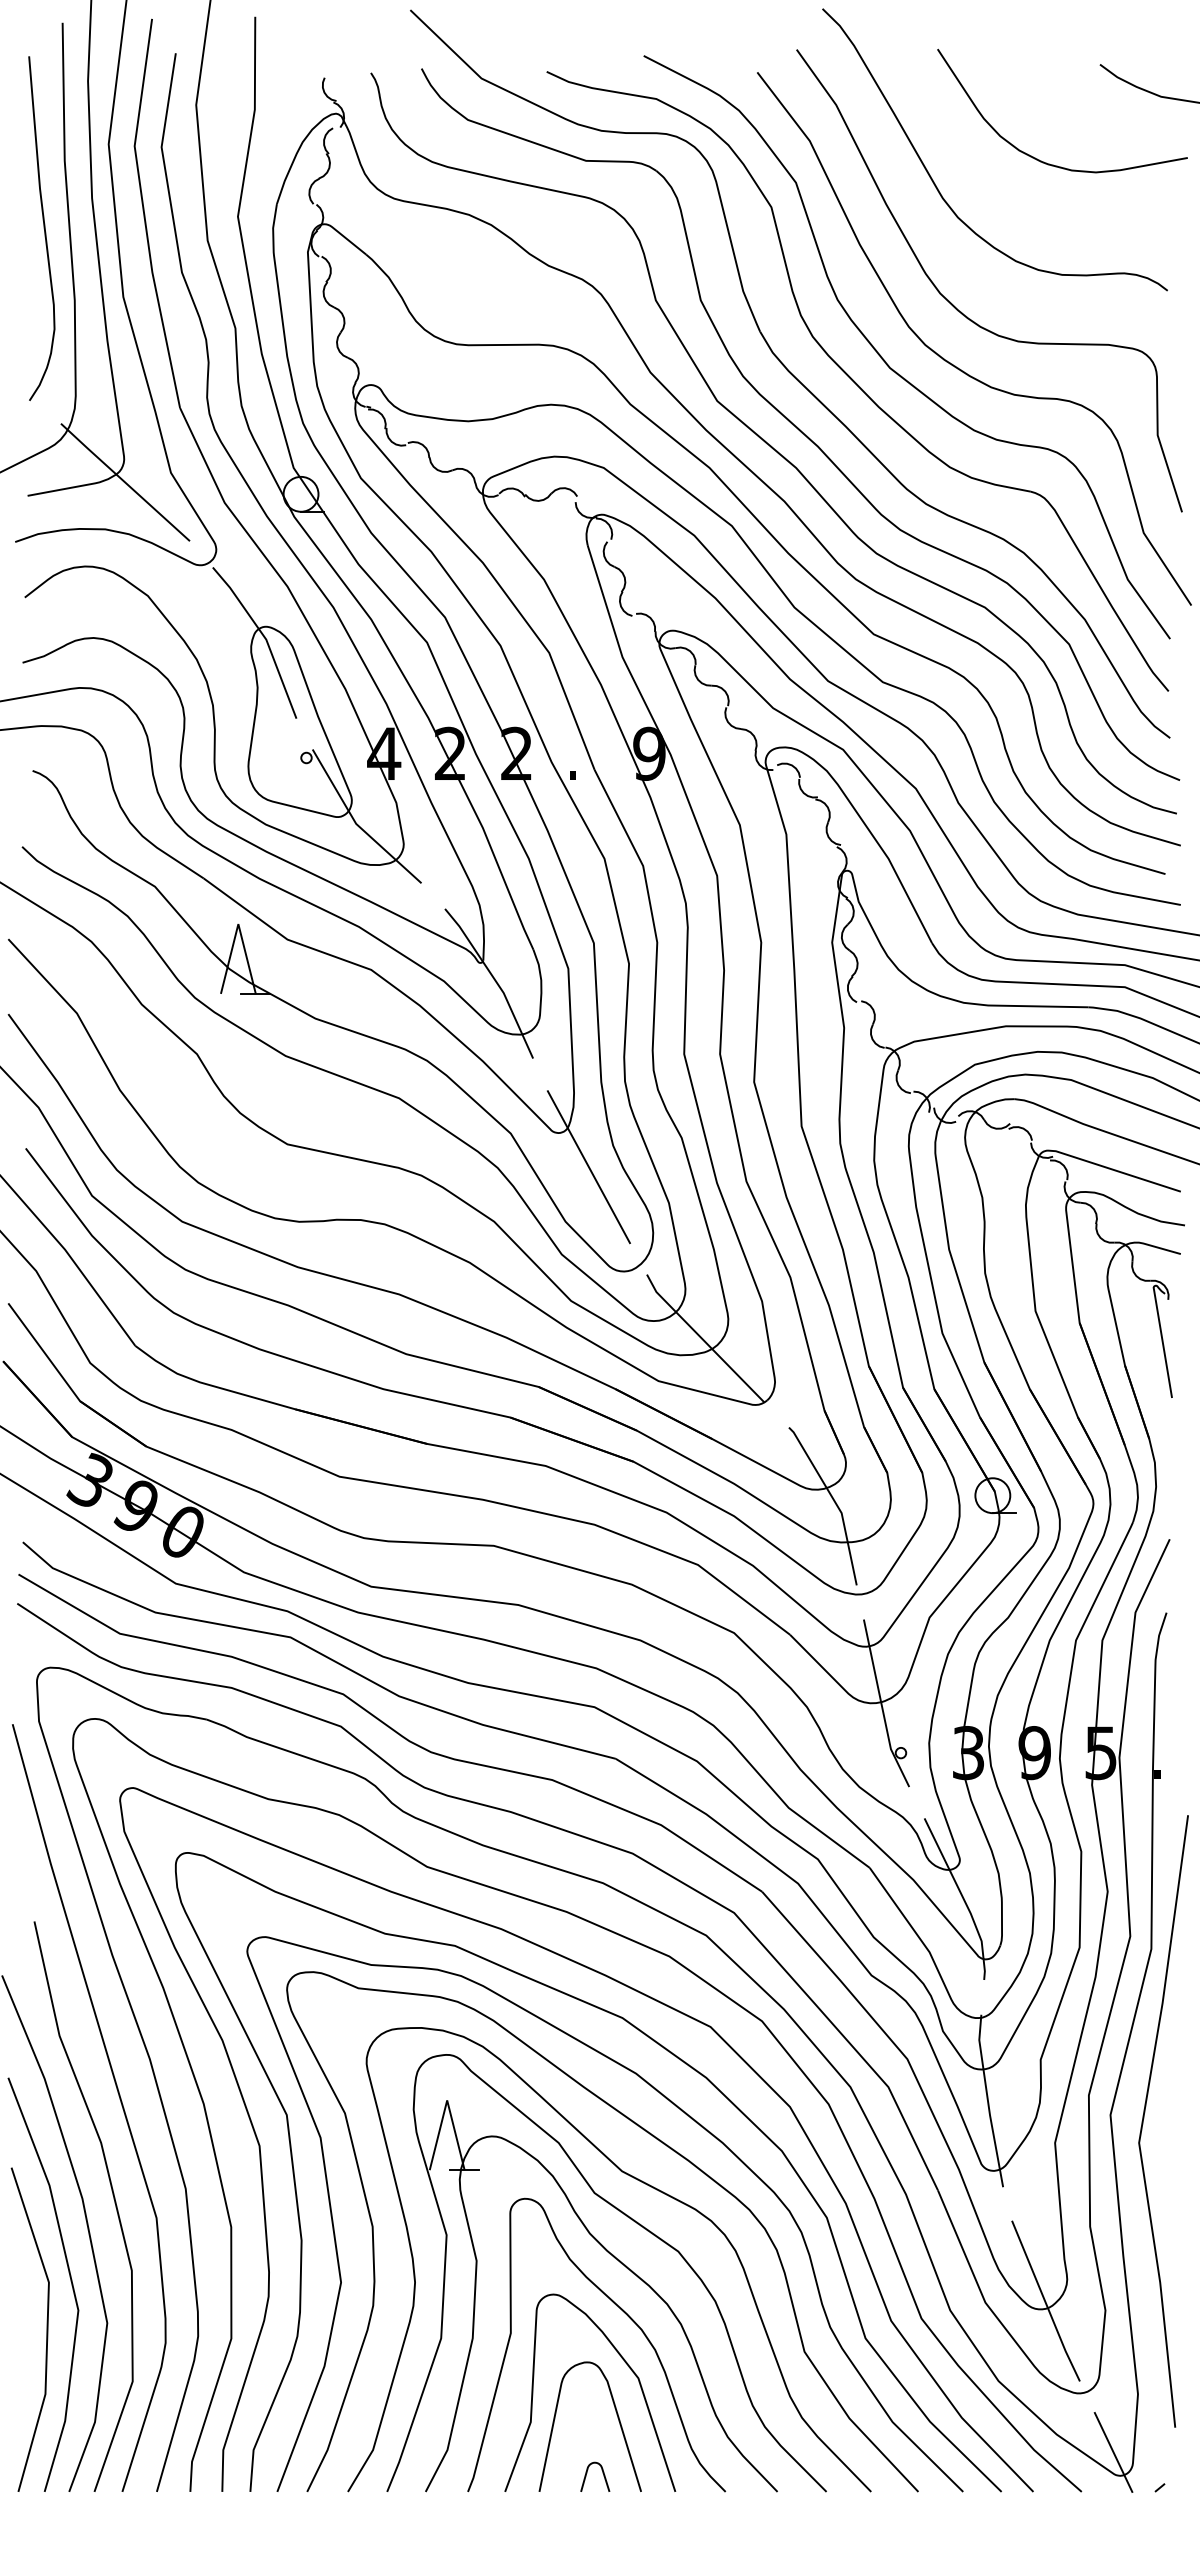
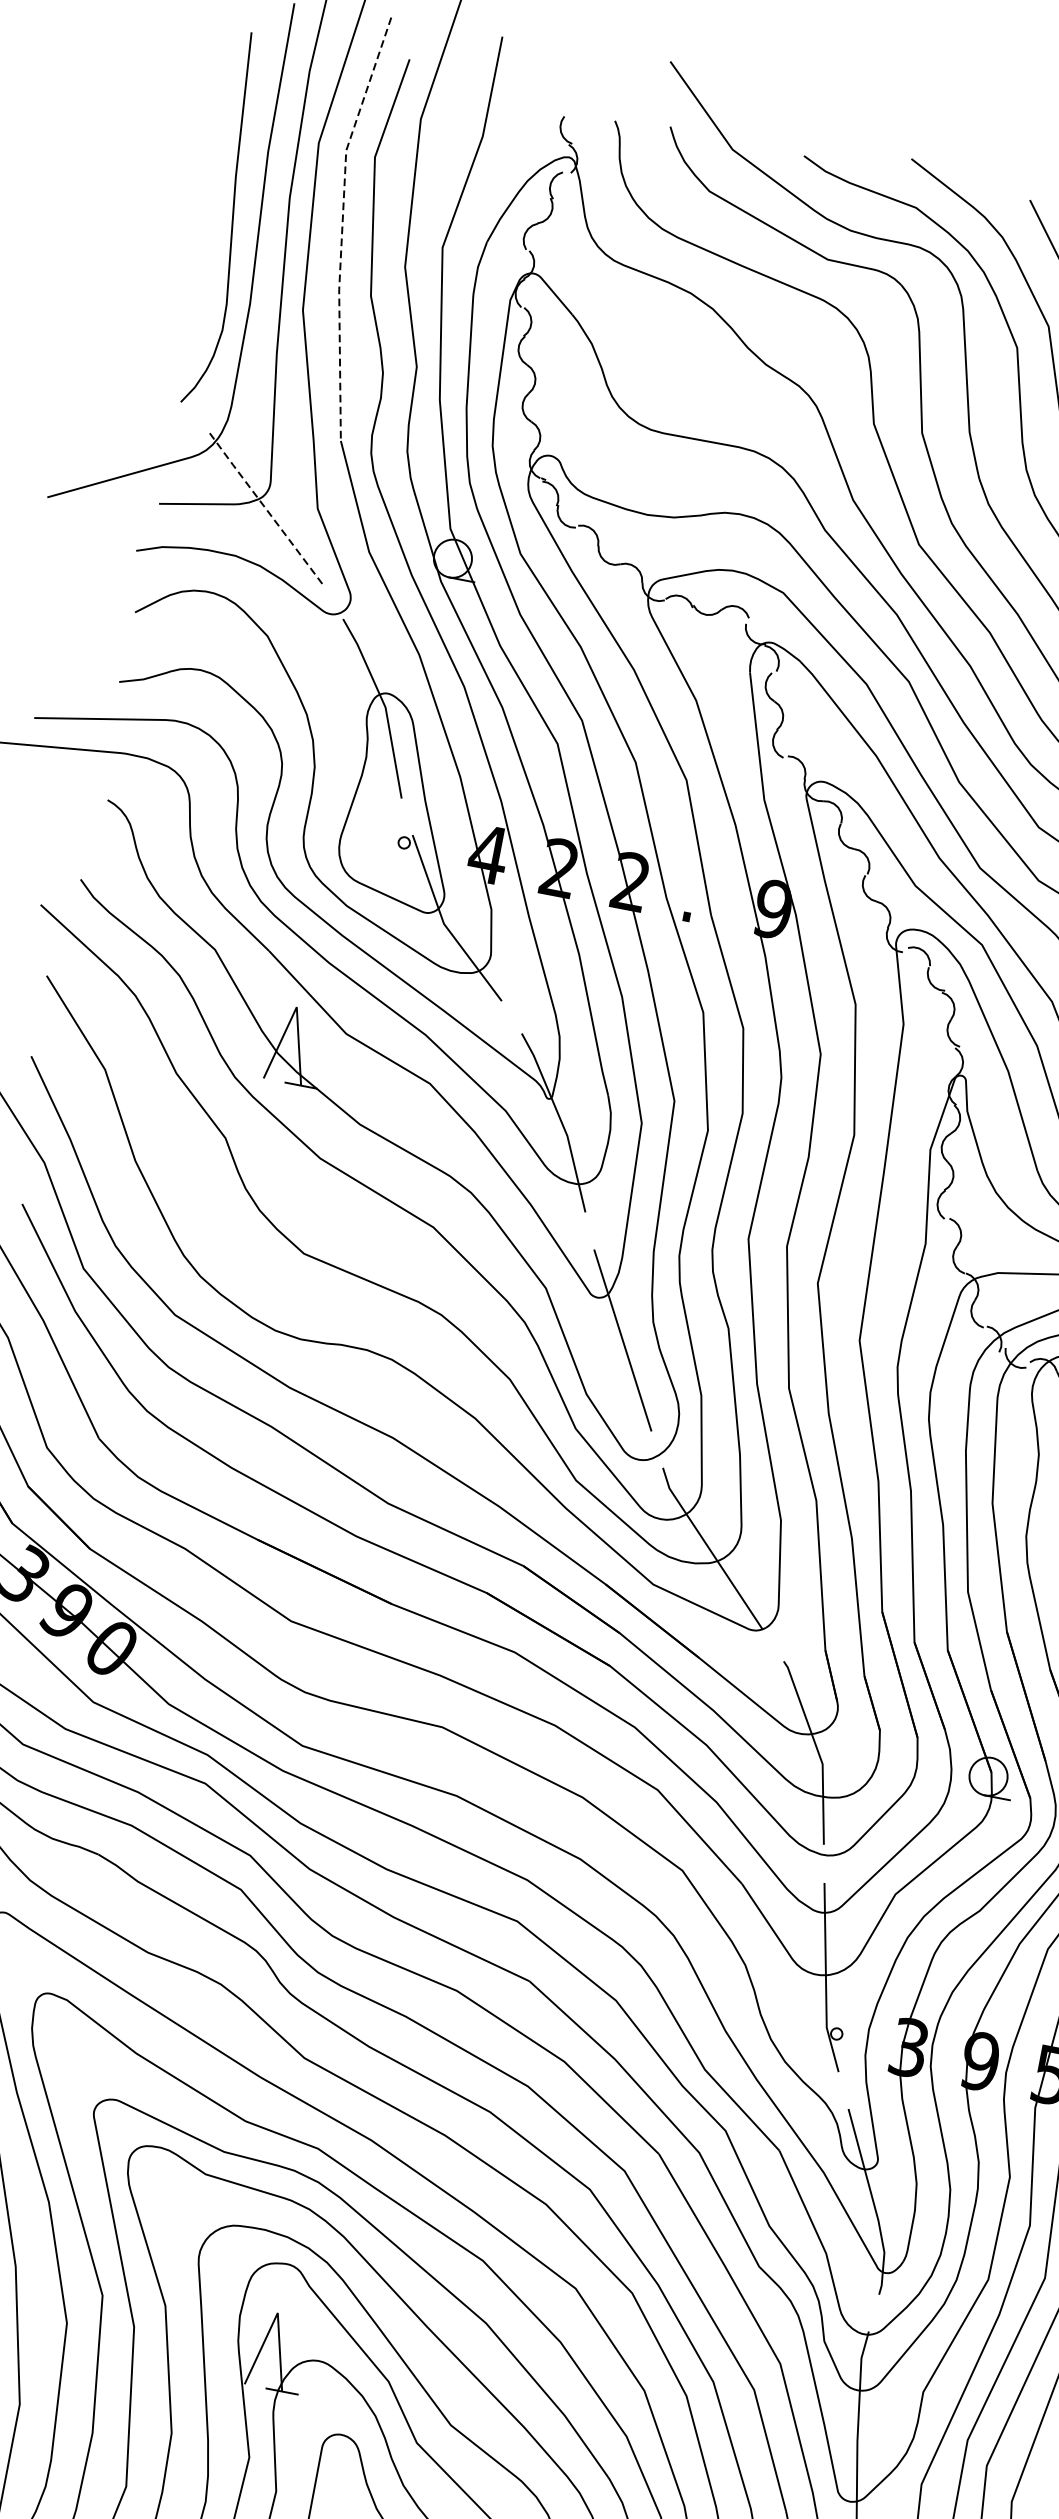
line: (144, 214) -> (342, 225), solid -> dashed
line: (125, 482) -> (266, 509), solid -> dashed

